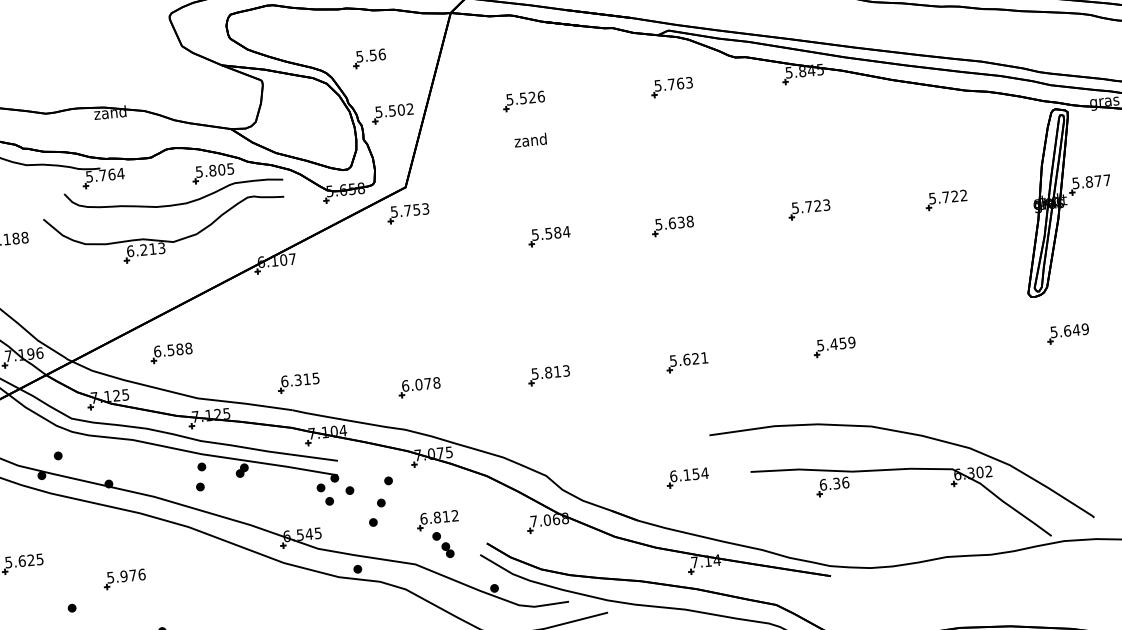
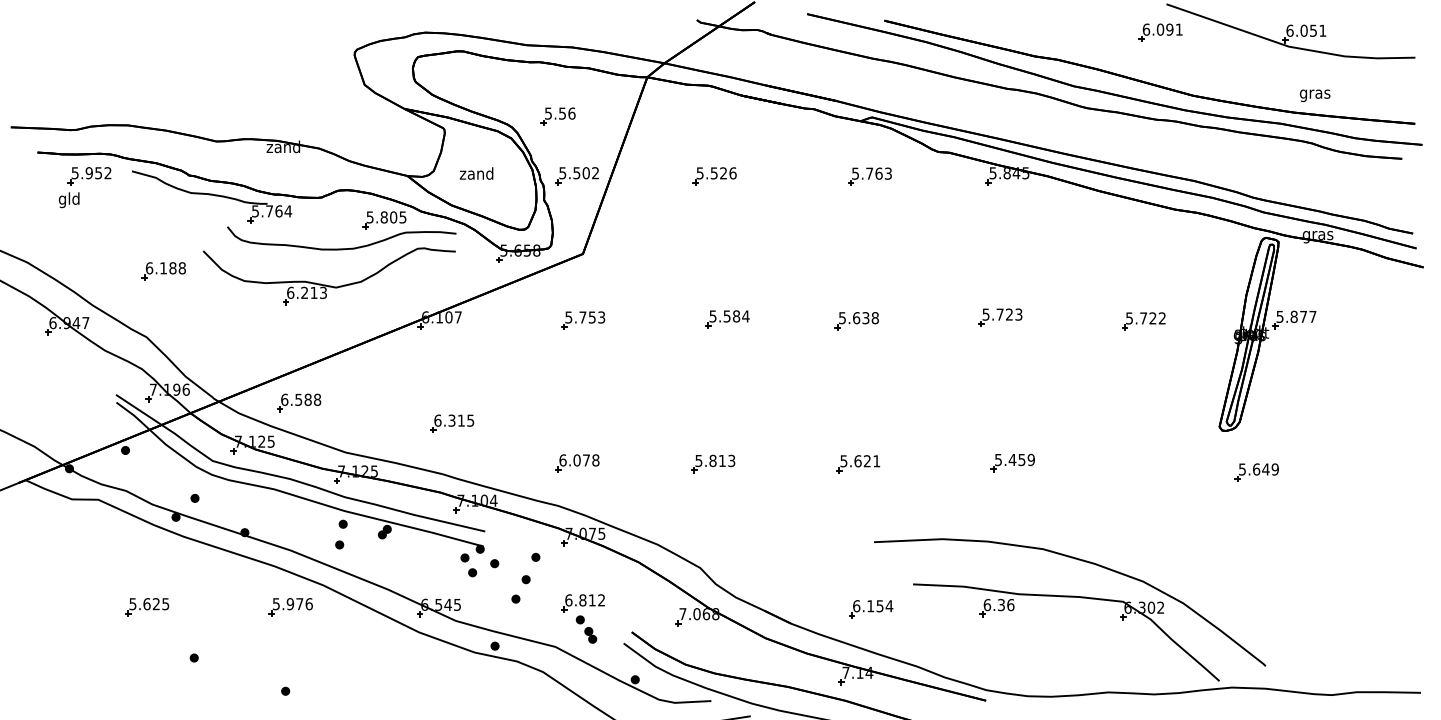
text: (530, 140) -> (476, 173), moved
part: (408, 213) -> (583, 320), moved
part: (171, 352) -> (299, 402), moved
part: (298, 382) -> (452, 423), moved
part: (688, 478) -> (871, 609), moved
part: (124, 579) -> (290, 607), moved

